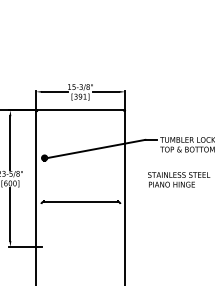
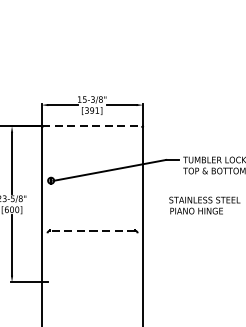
line: (81, 110) -> (93, 126), solid -> dashed
line: (80, 201) -> (92, 230), solid -> dashed

